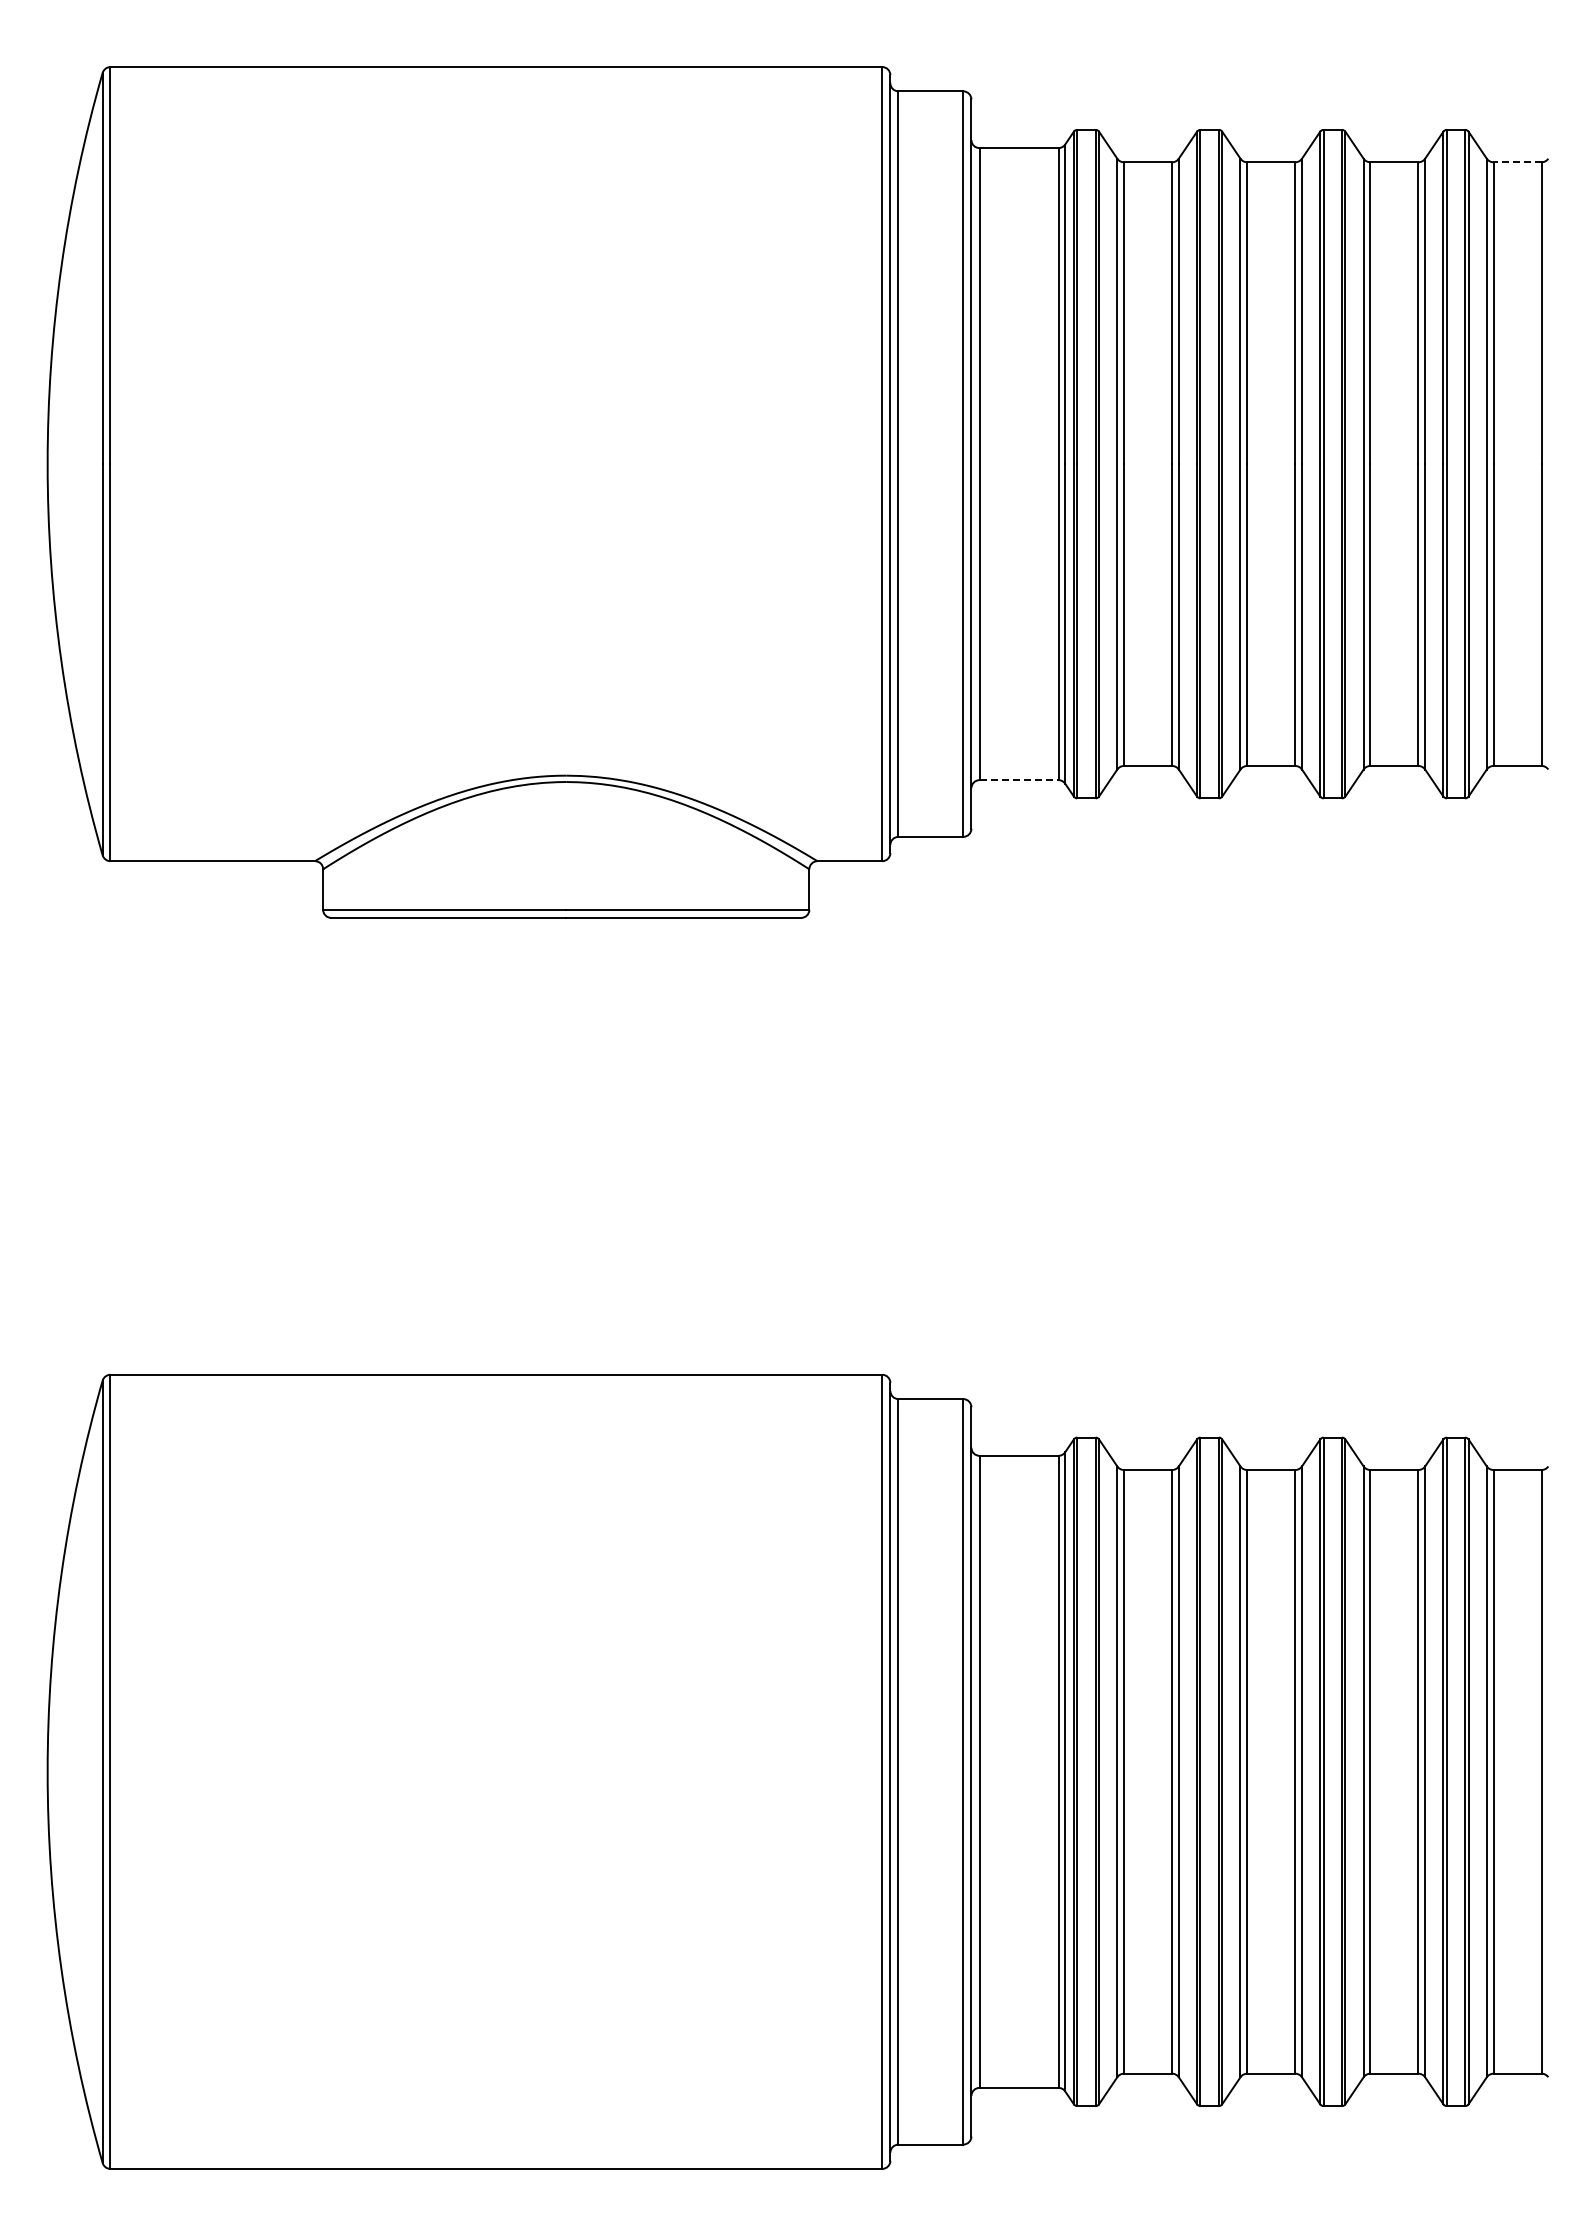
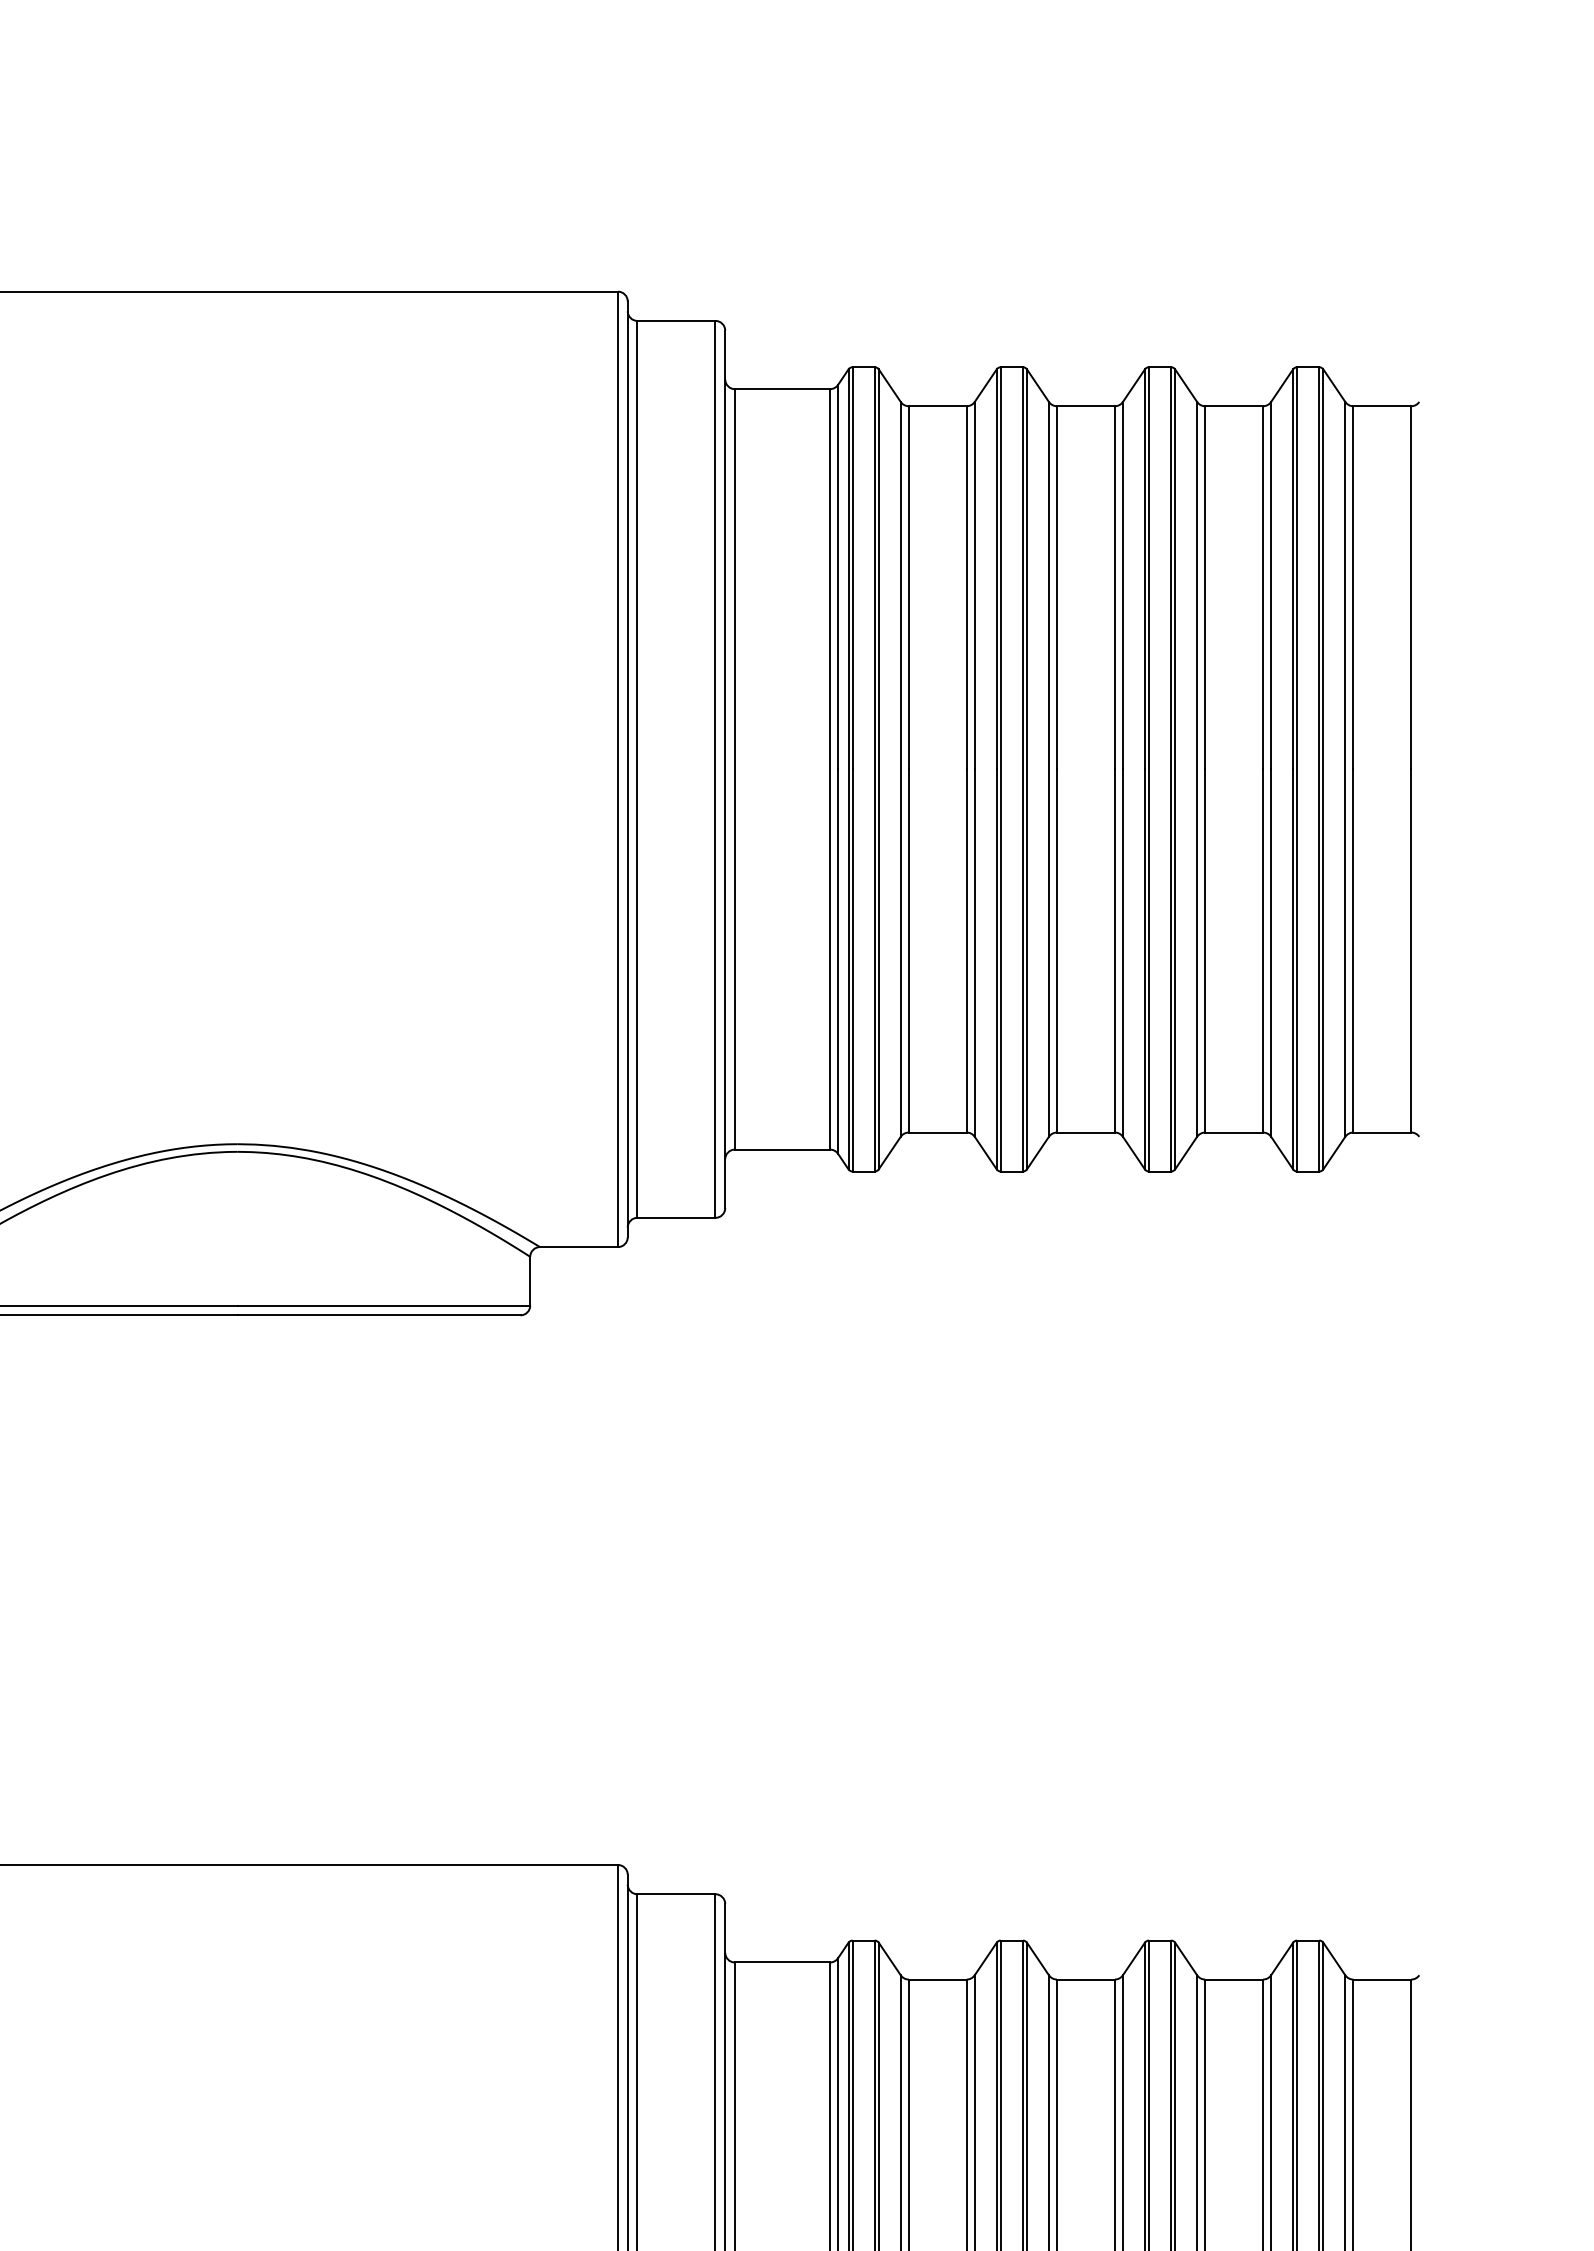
line: (1517, 162) -> (1382, 406), dashed -> solid
line: (1019, 780) -> (783, 1150), dashed -> solid

